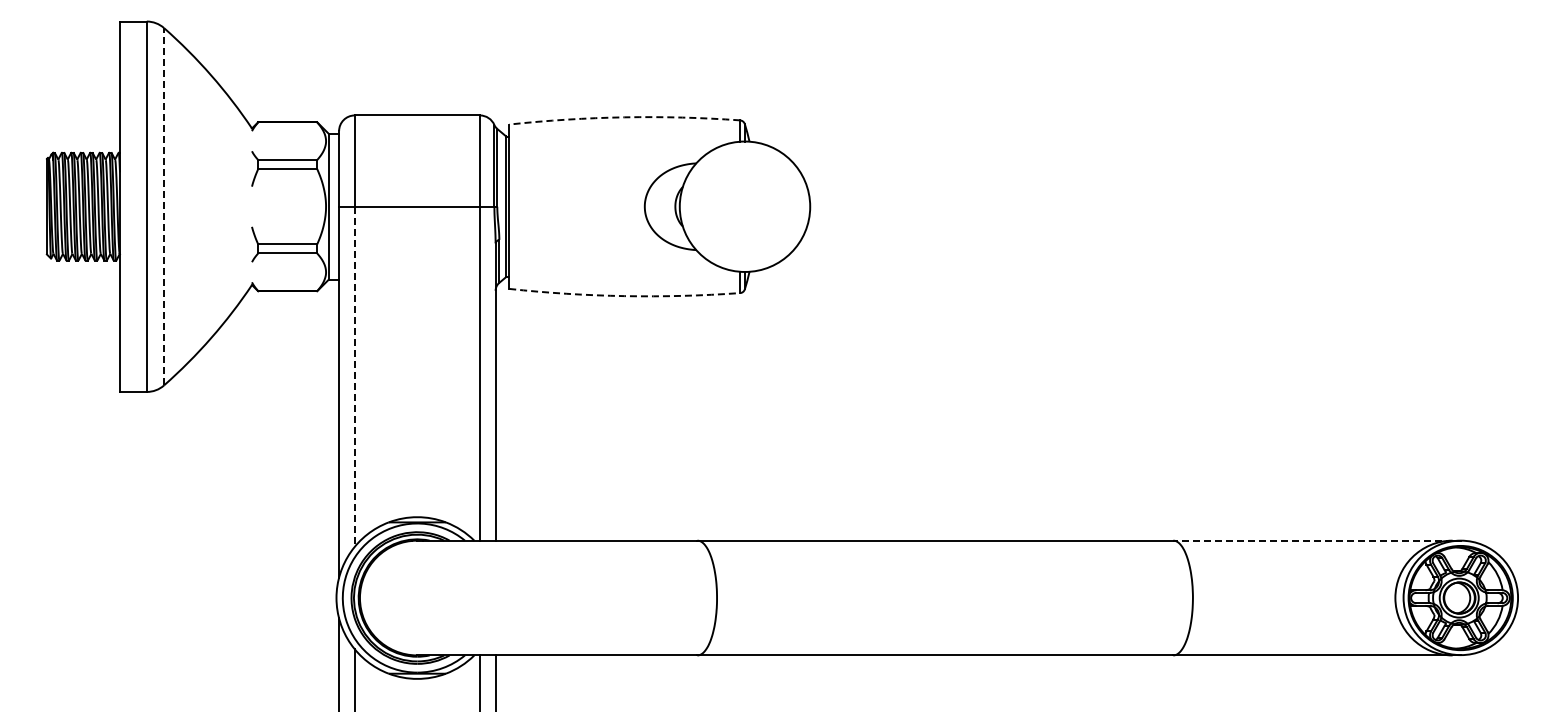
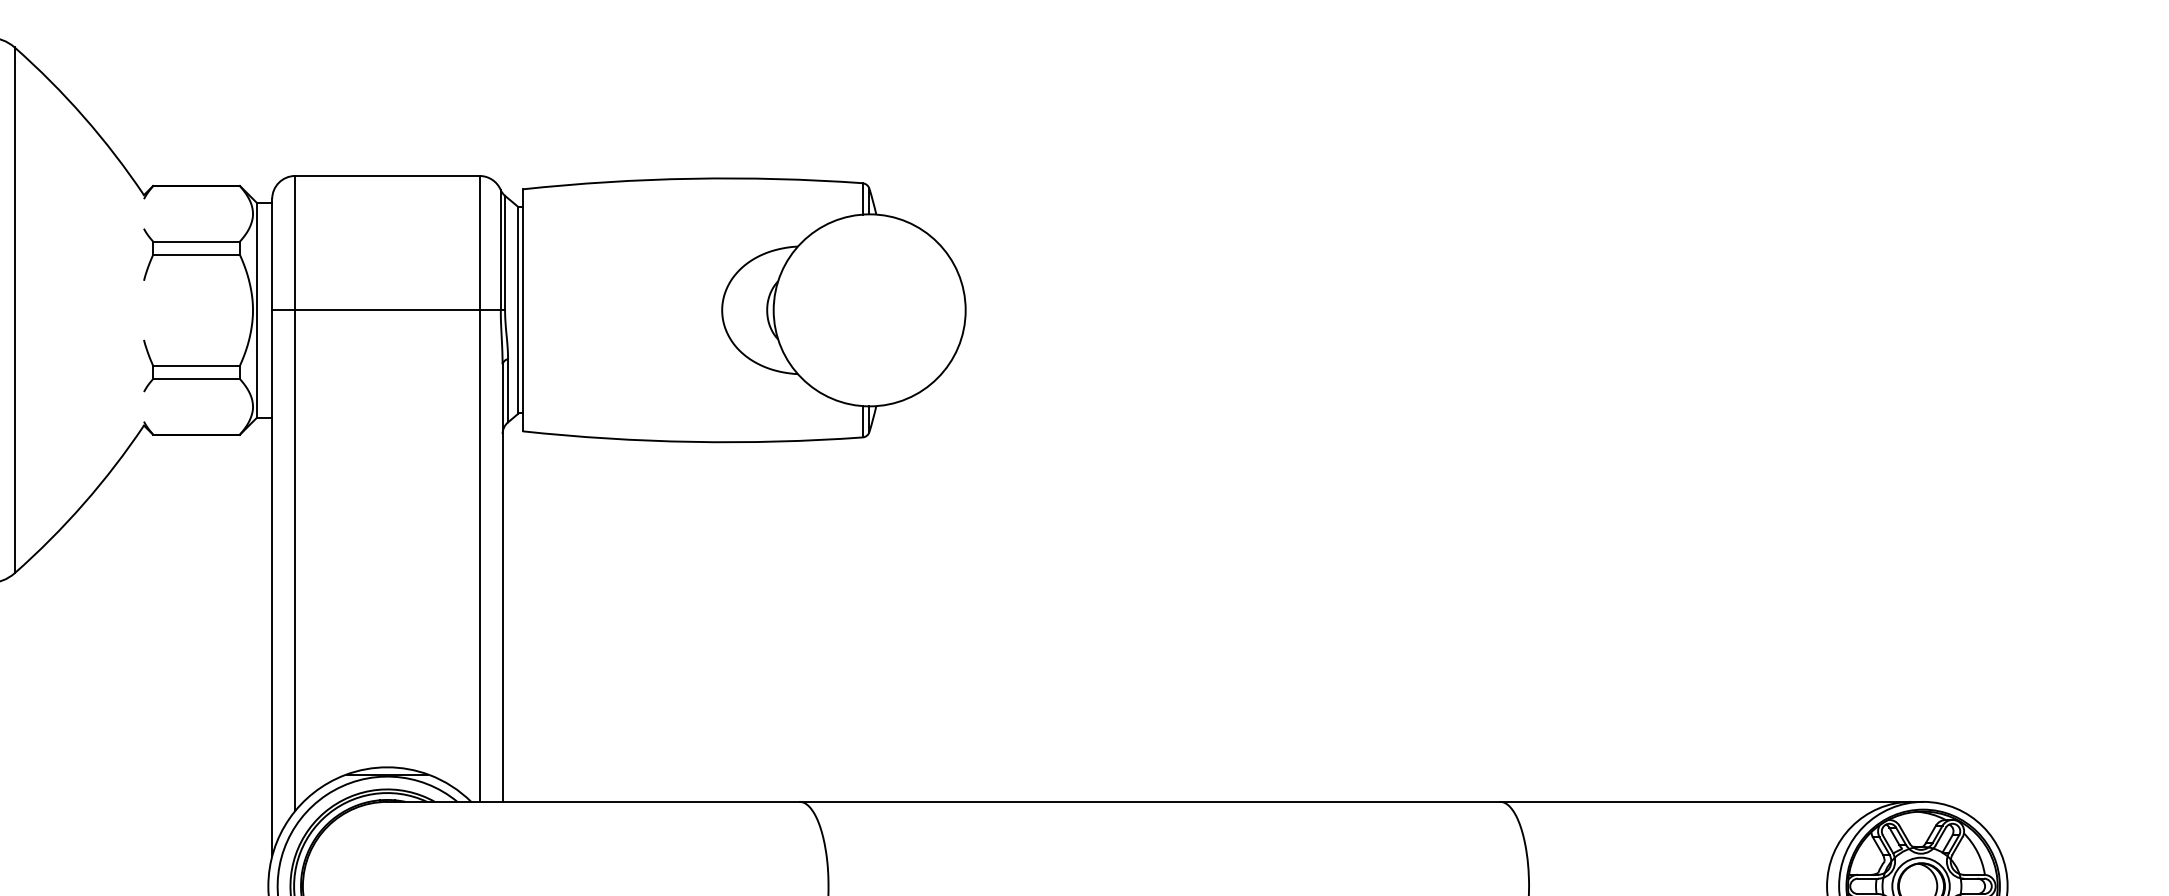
arc: (624, 117) -> (692, 178), dashed -> solid
line: (164, 206) -> (15, 309), dashed -> solid
arc: (624, 296) -> (692, 442), dashed -> solid
line: (354, 377) -> (294, 561), dashed -> solid
line: (1312, 540) -> (1705, 801), dashed -> solid

